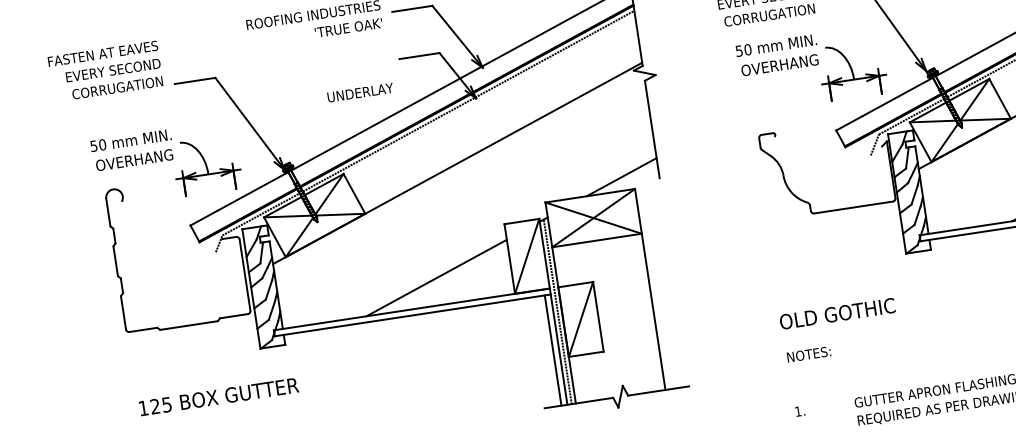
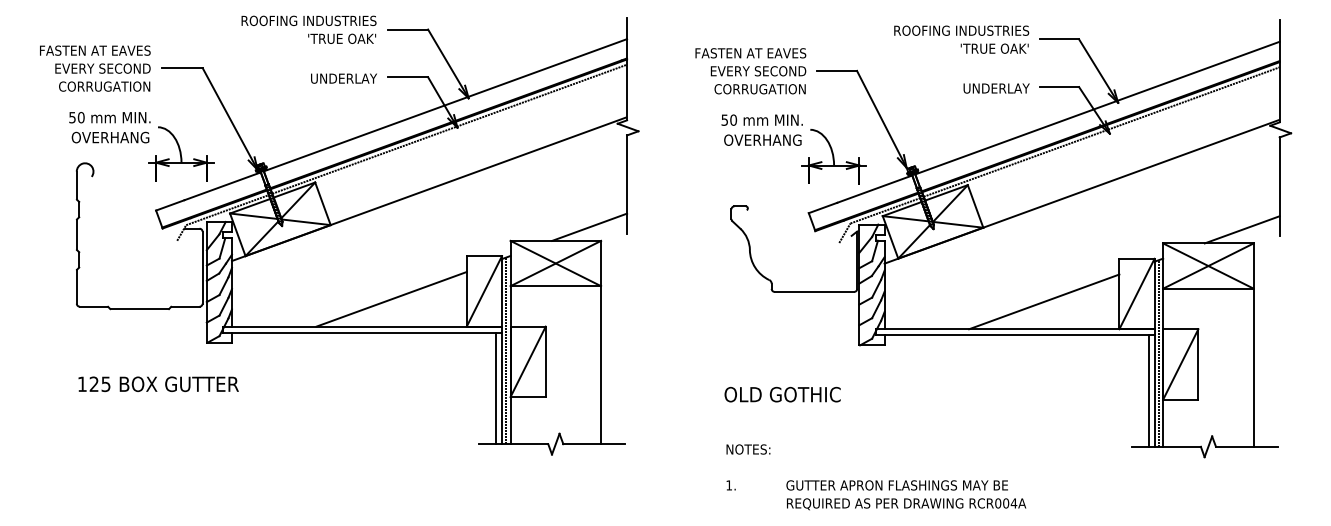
text: (105, 71) -> (95, 68), moved
text: (359, 92) -> (343, 78), moved
text: (809, 354) -> (748, 449), moved

